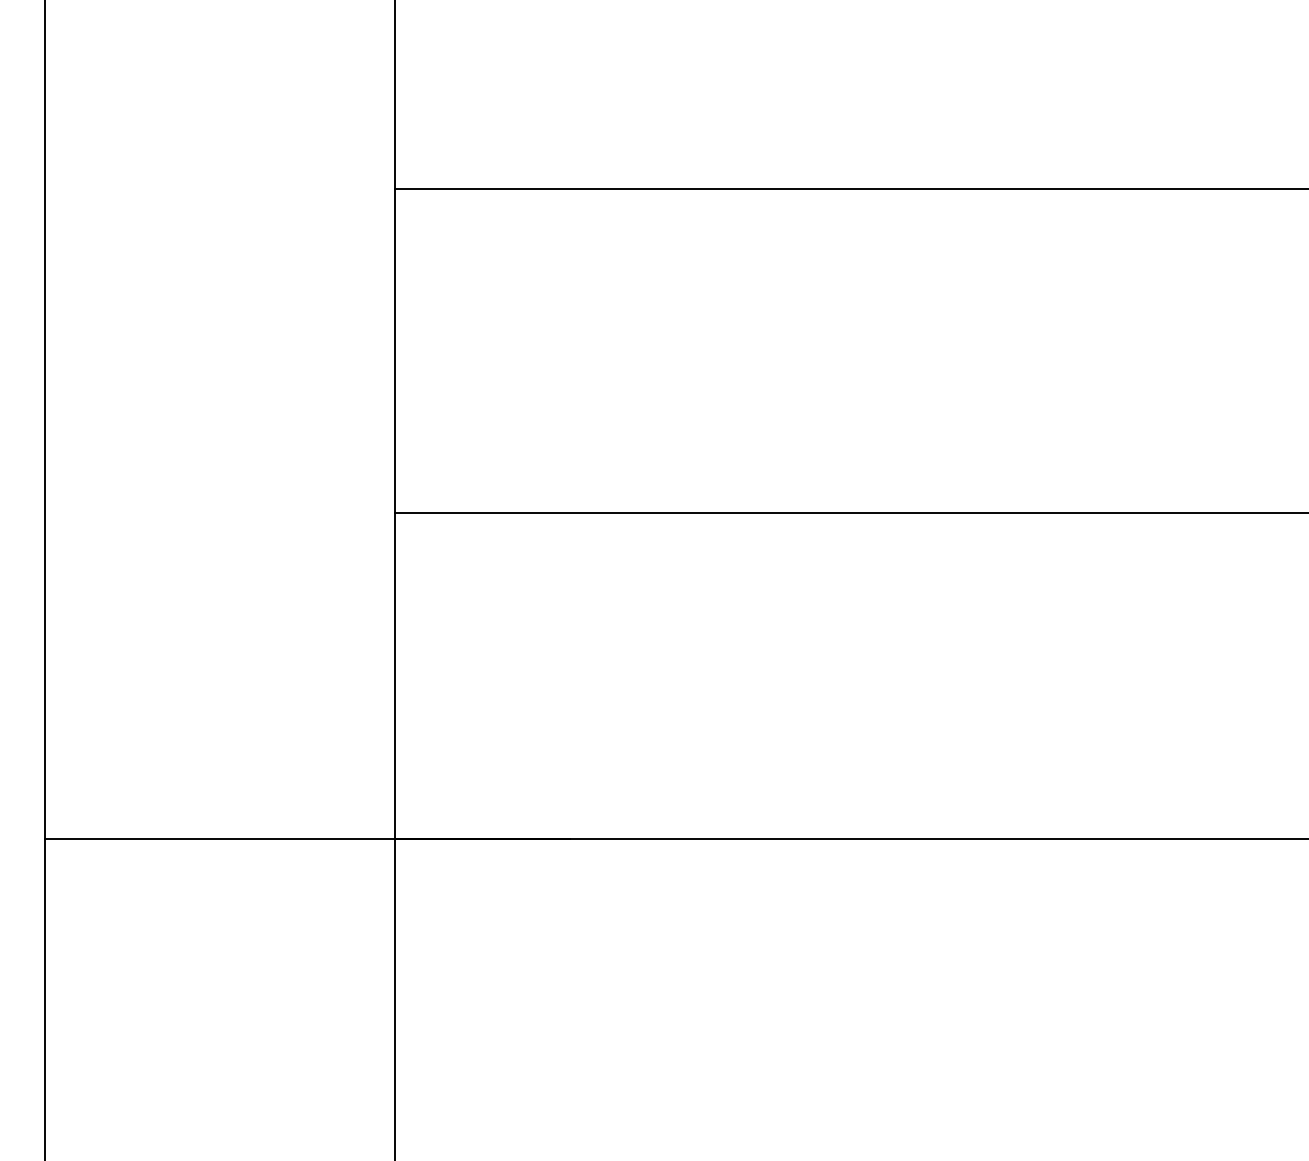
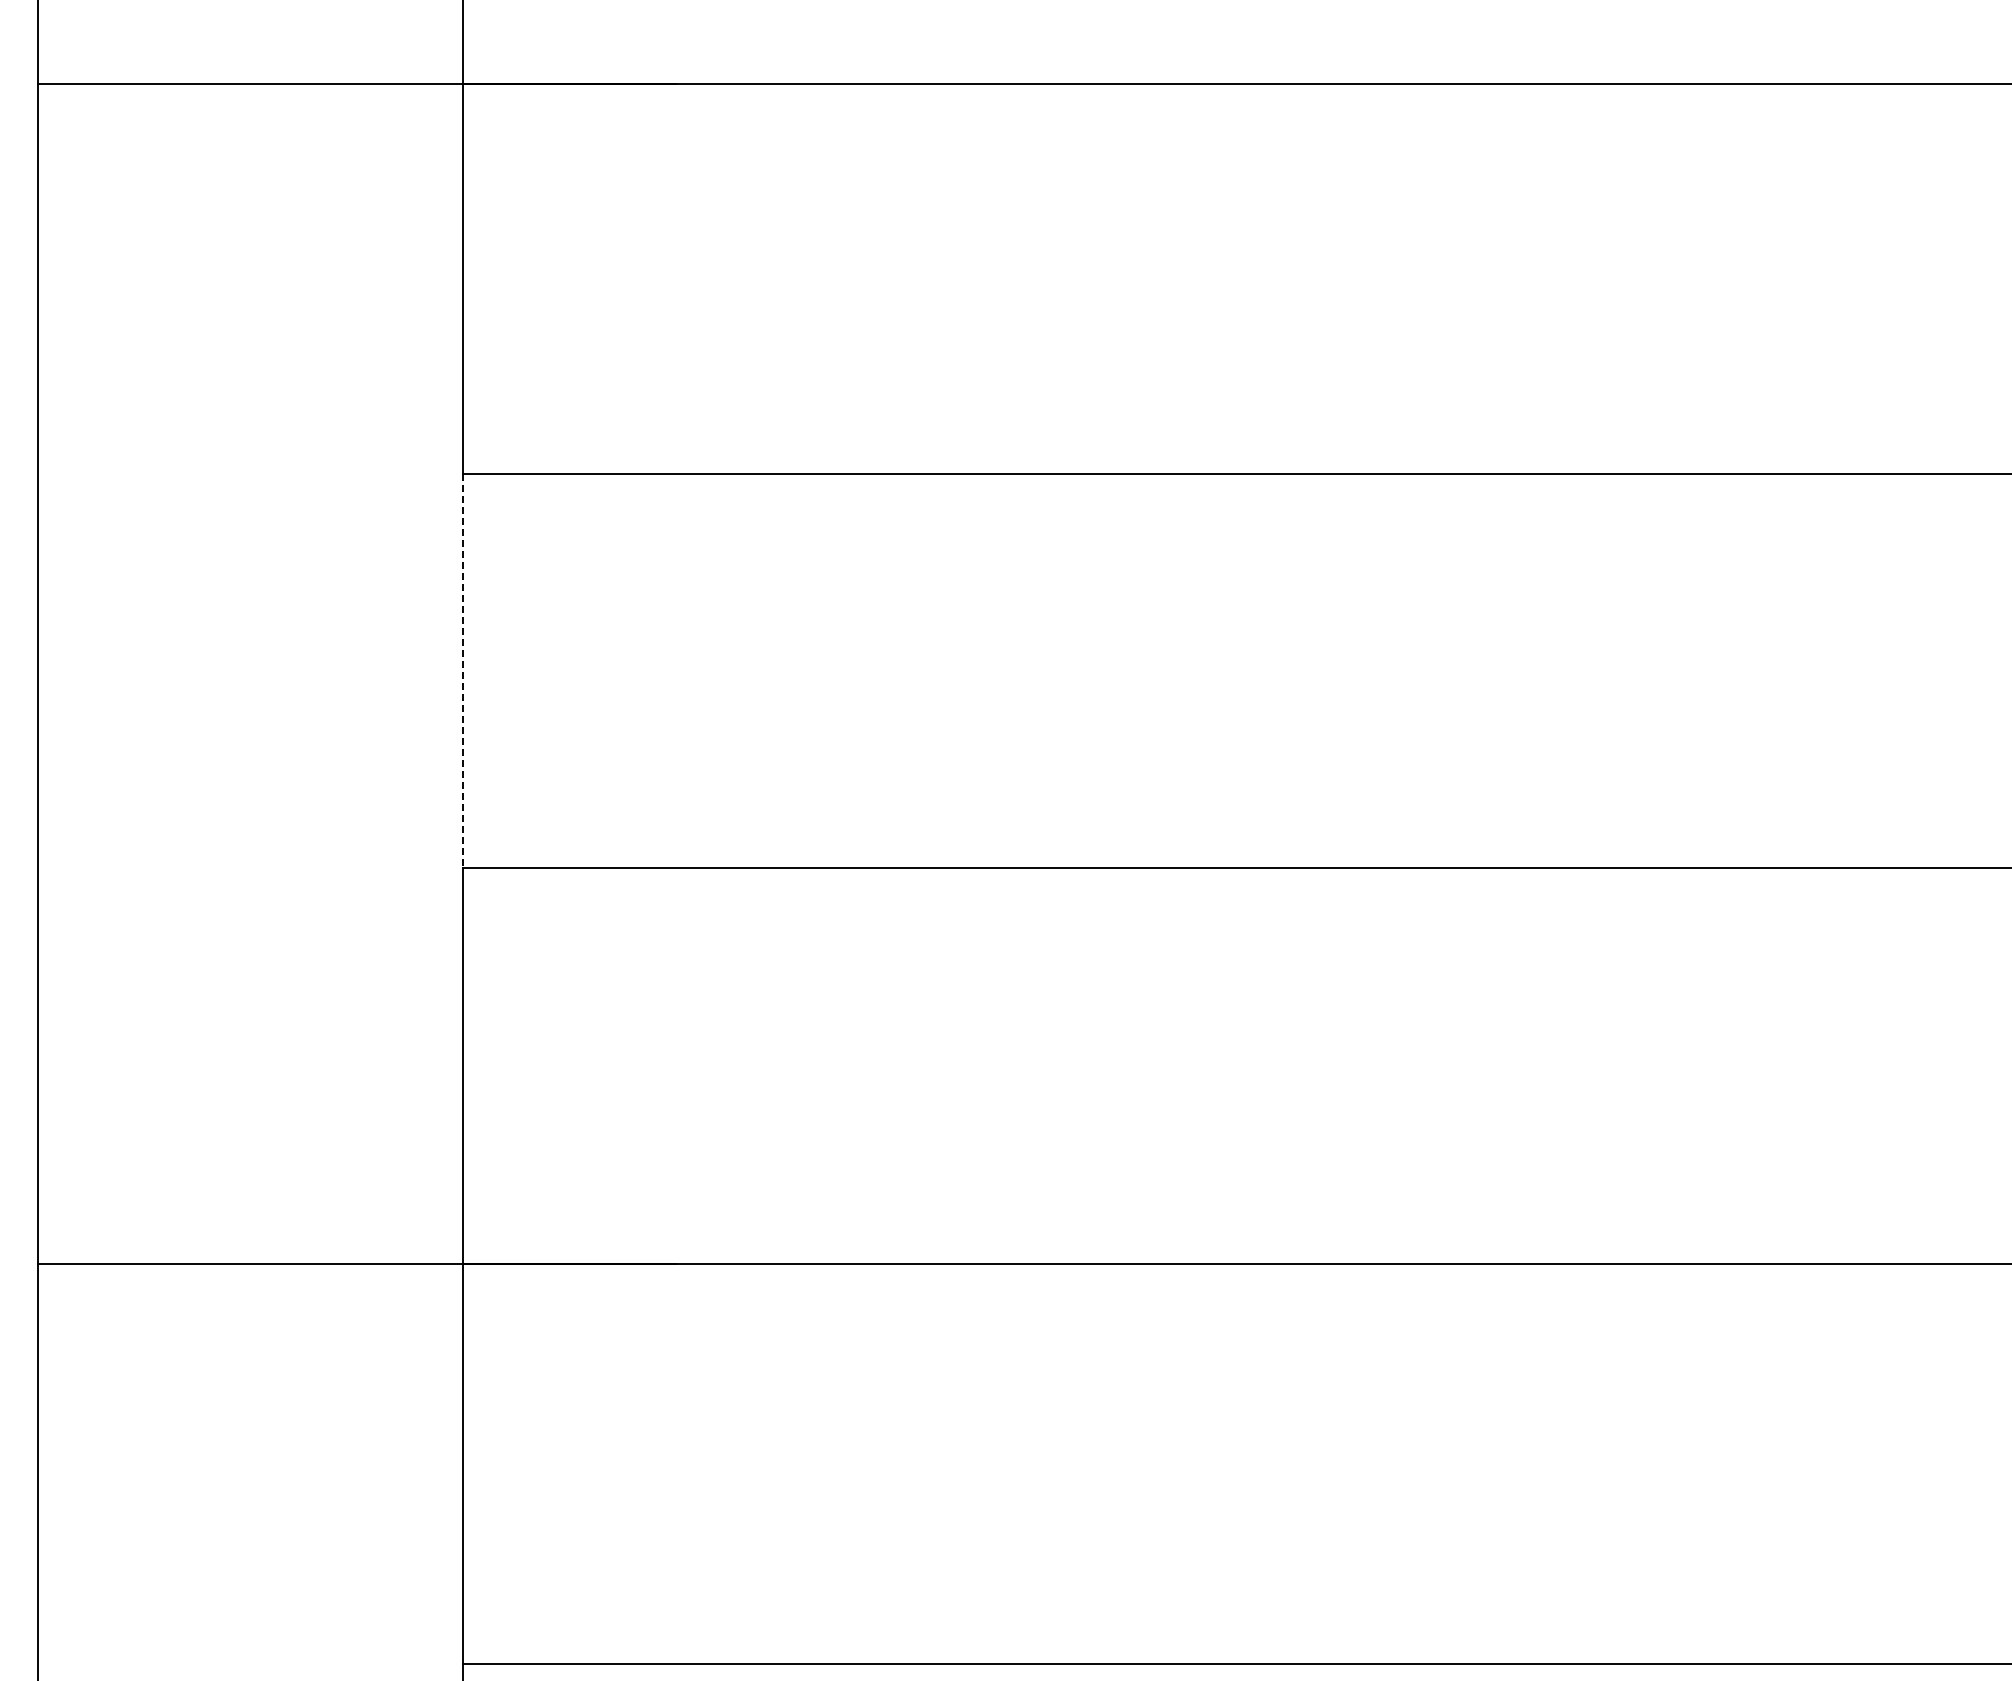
line: (395, 350) -> (463, 670), solid -> dashed

